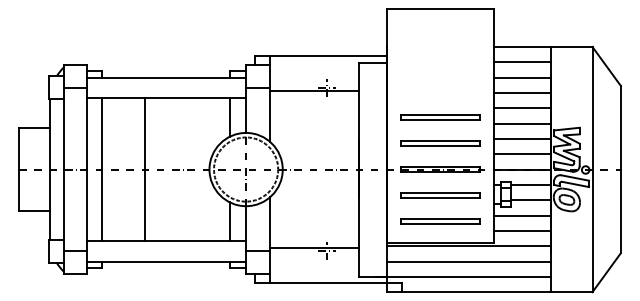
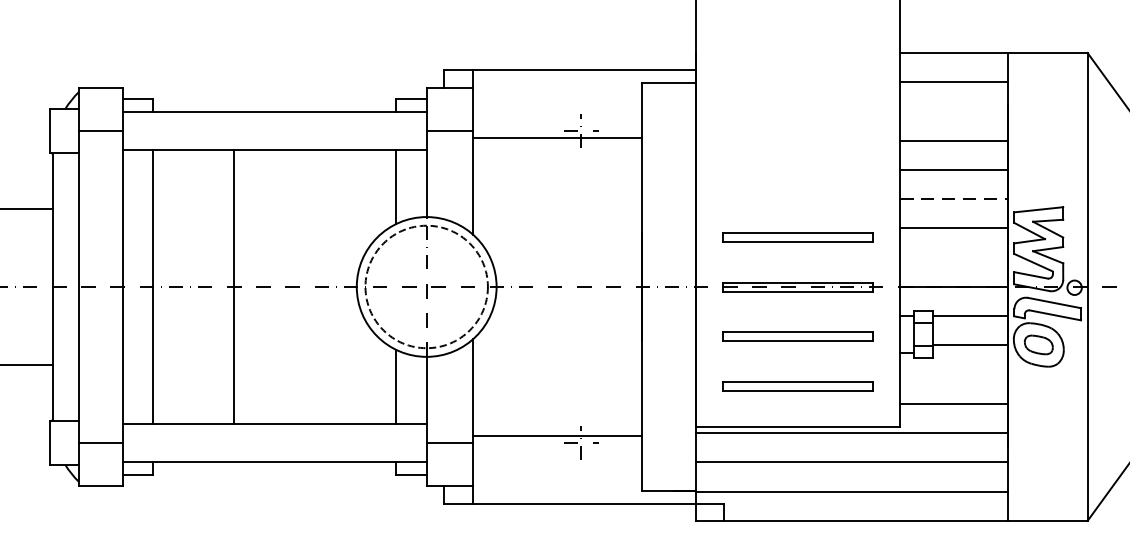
line: (522, 77) -> (954, 111), removed
part: (440, 117) -> (797, 187), removed
line: (522, 123) -> (954, 199), solid -> dashed
line: (522, 154) -> (954, 258), removed
line: (522, 215) -> (954, 374), removed

